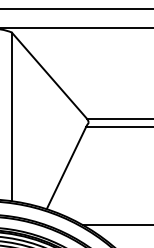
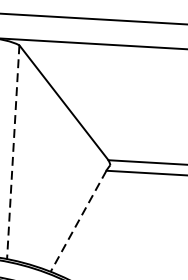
line: (11, 117) -> (12, 152), solid -> dashed
line: (66, 168) -> (78, 221), solid -> dashed

